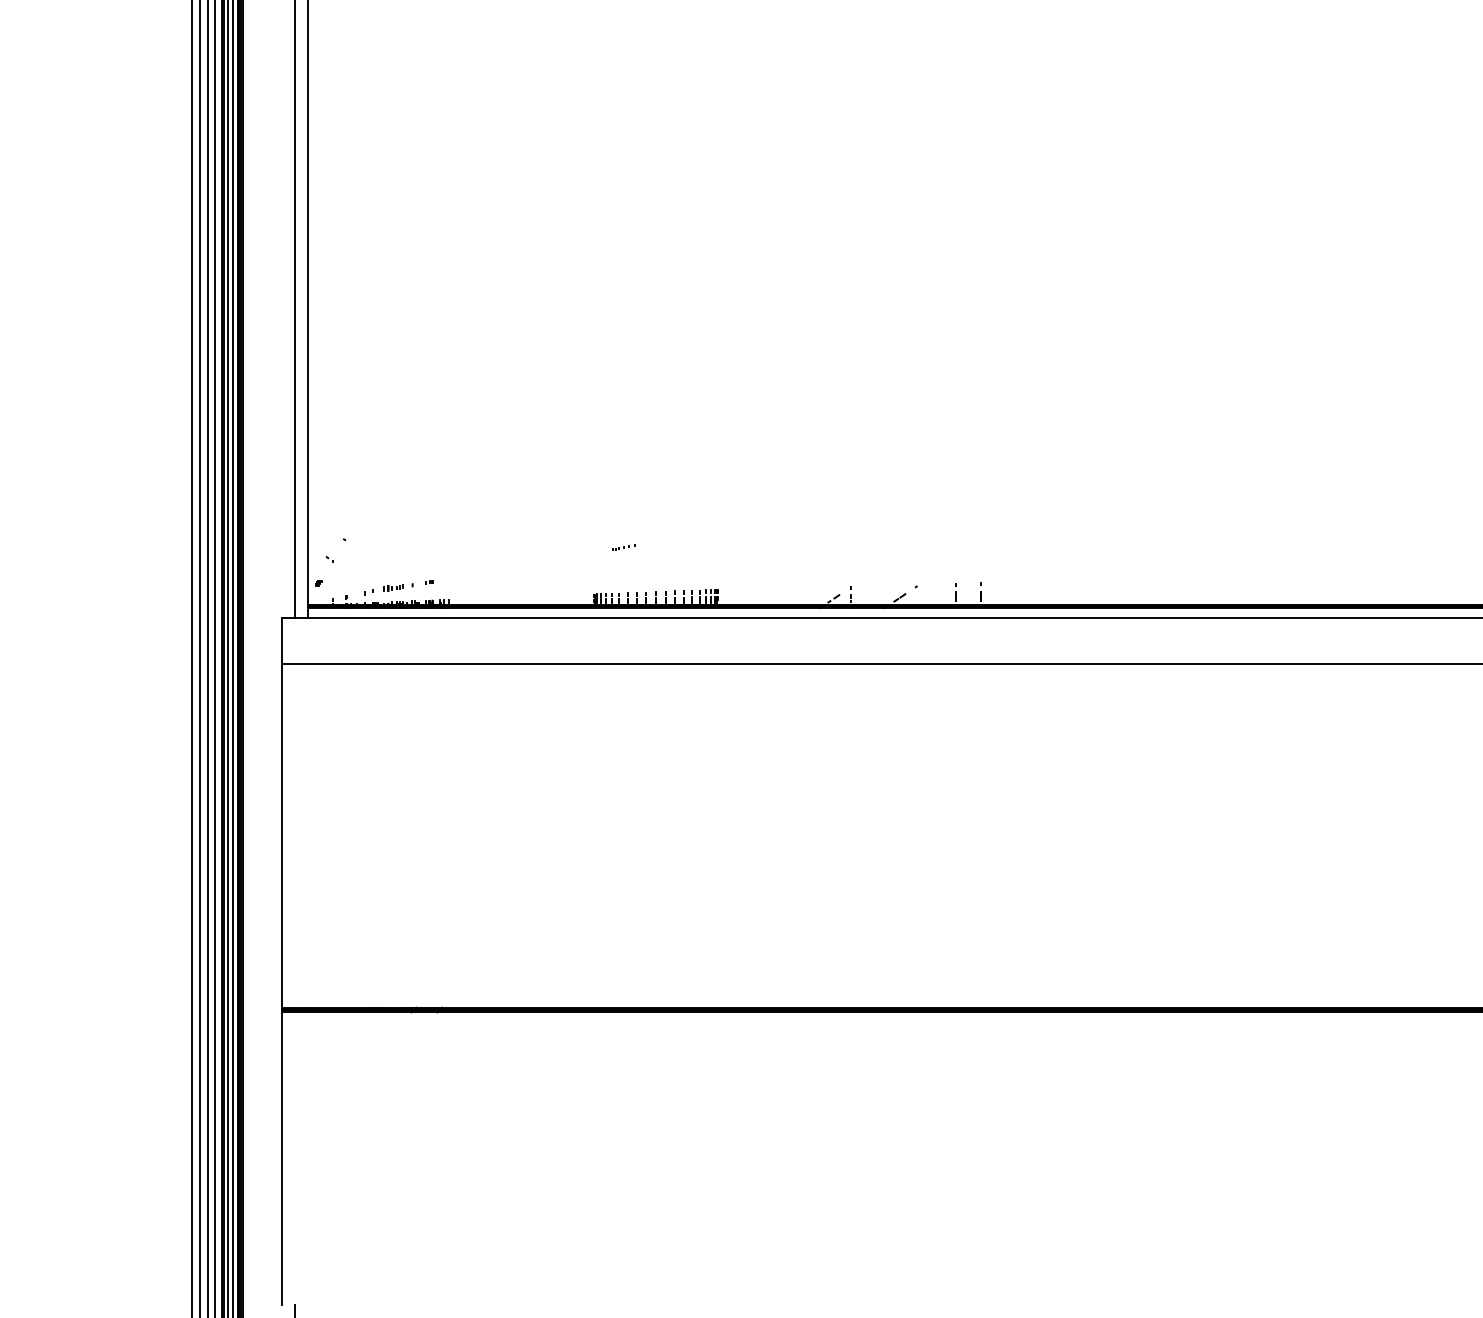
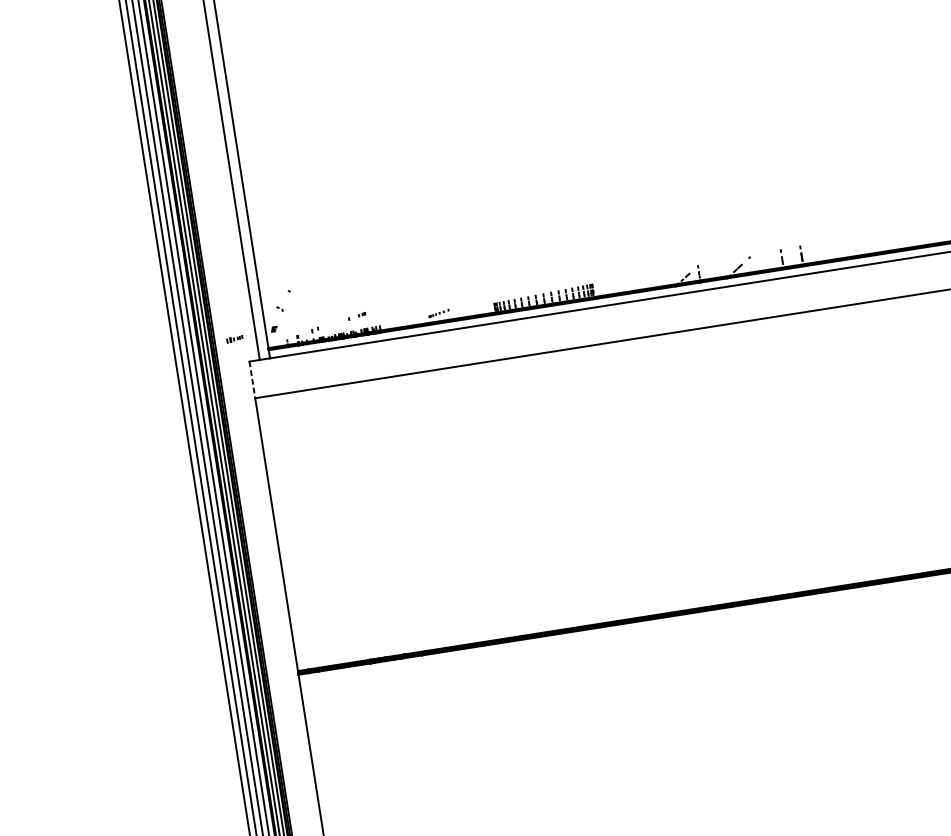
part: (623, 547) -> (439, 313), moved
part: (393, 587) -> (234, 338), moved
line: (282, 641) -> (252, 379), solid -> dashed

